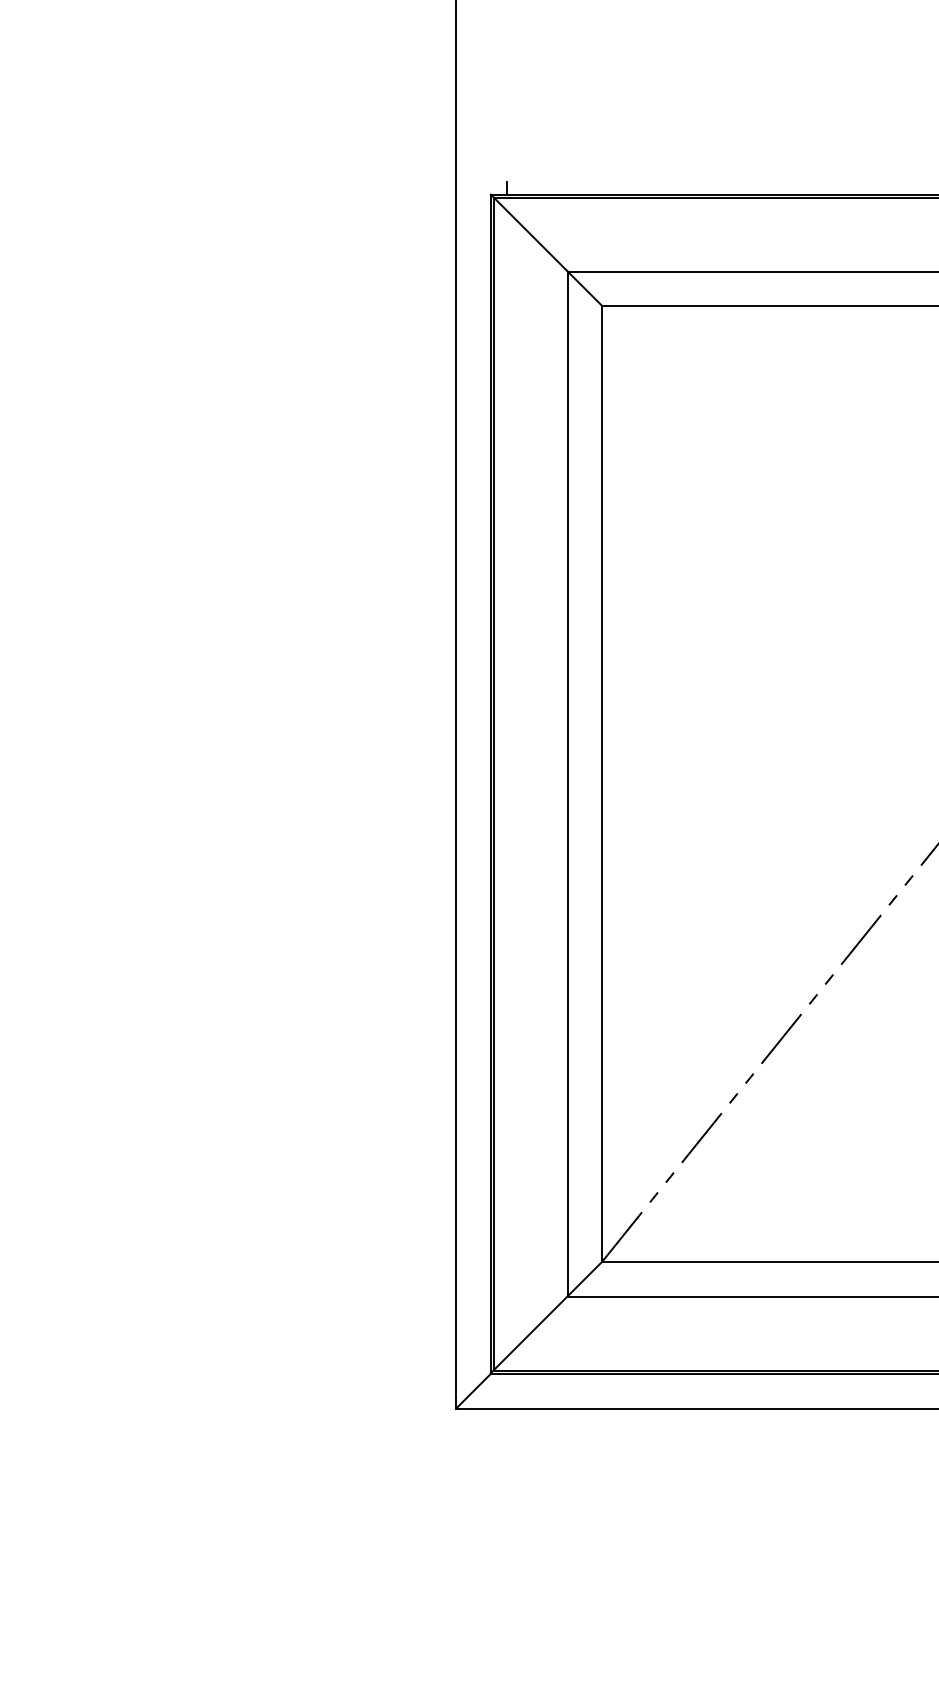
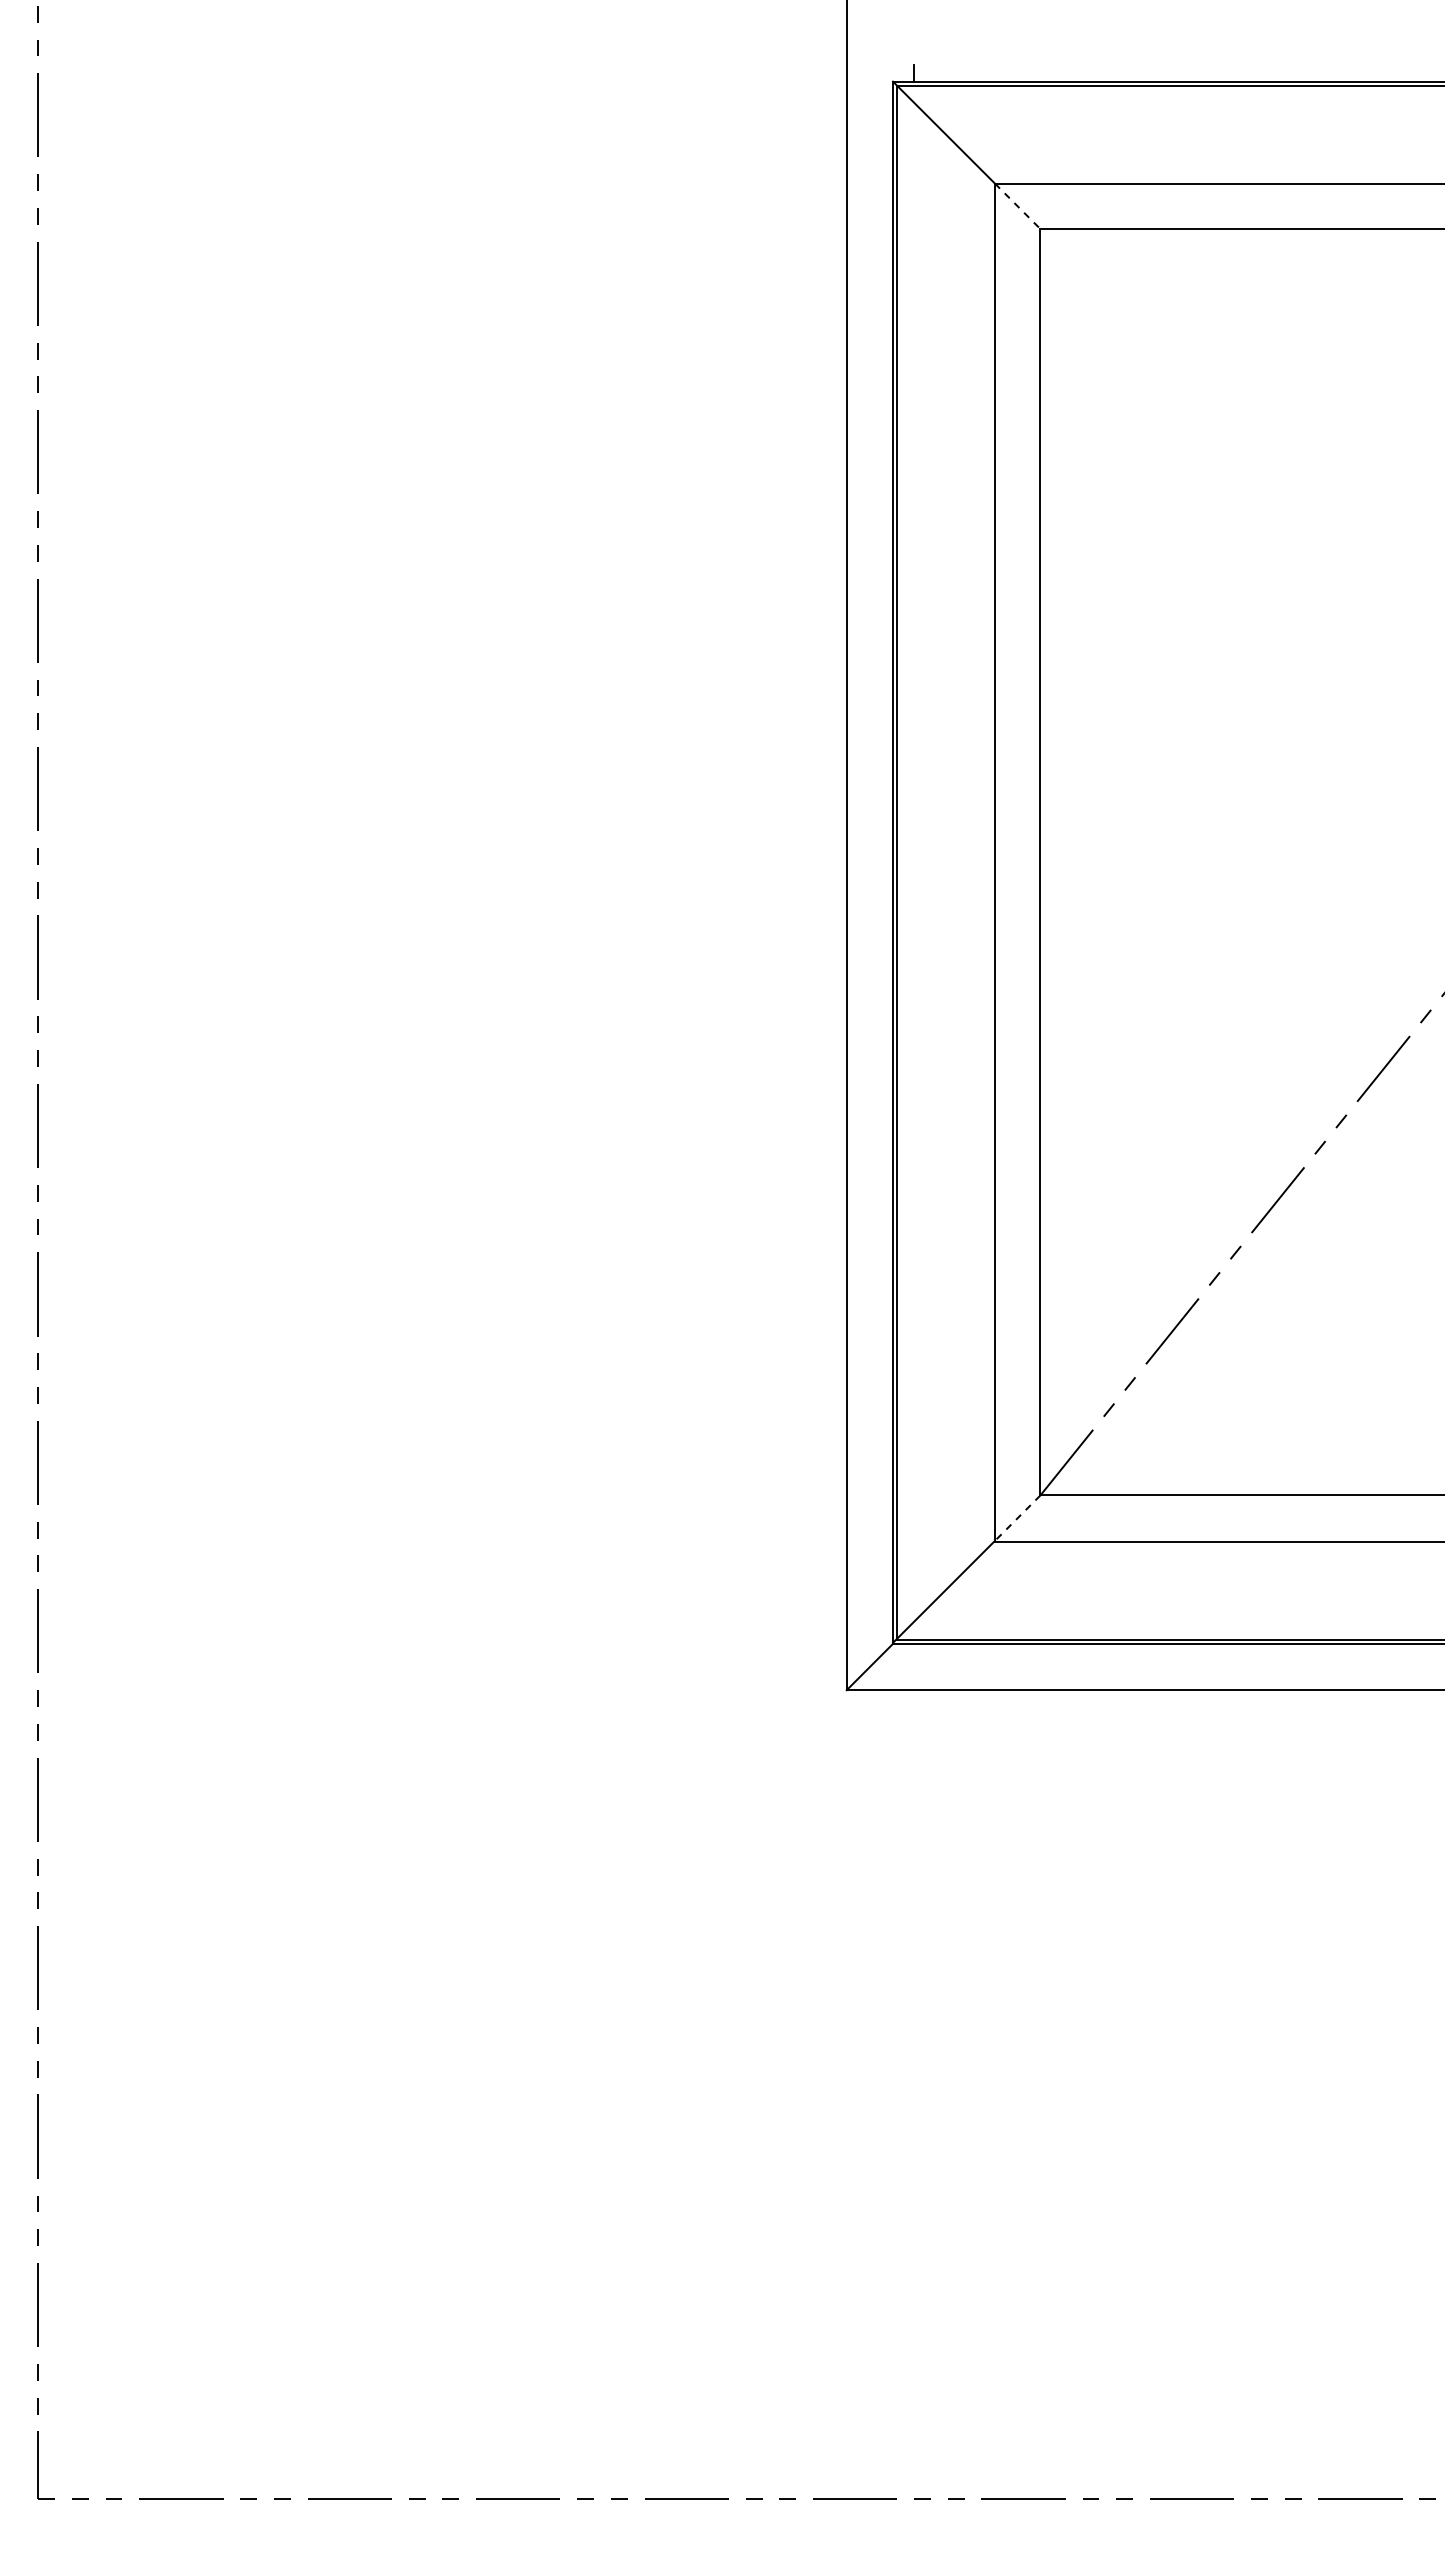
line: (585, 288) -> (1018, 206), solid -> dashed
line: (584, 1279) -> (1017, 1518), solid -> dashed

